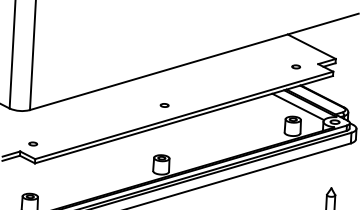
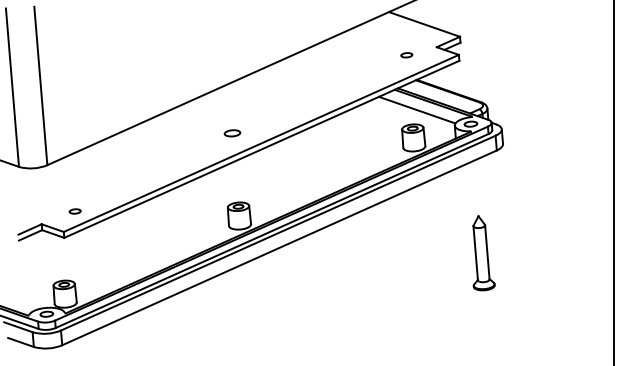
part: (164, 105) -> (232, 133), size x1.4
part: (32, 143) -> (74, 211), moved

